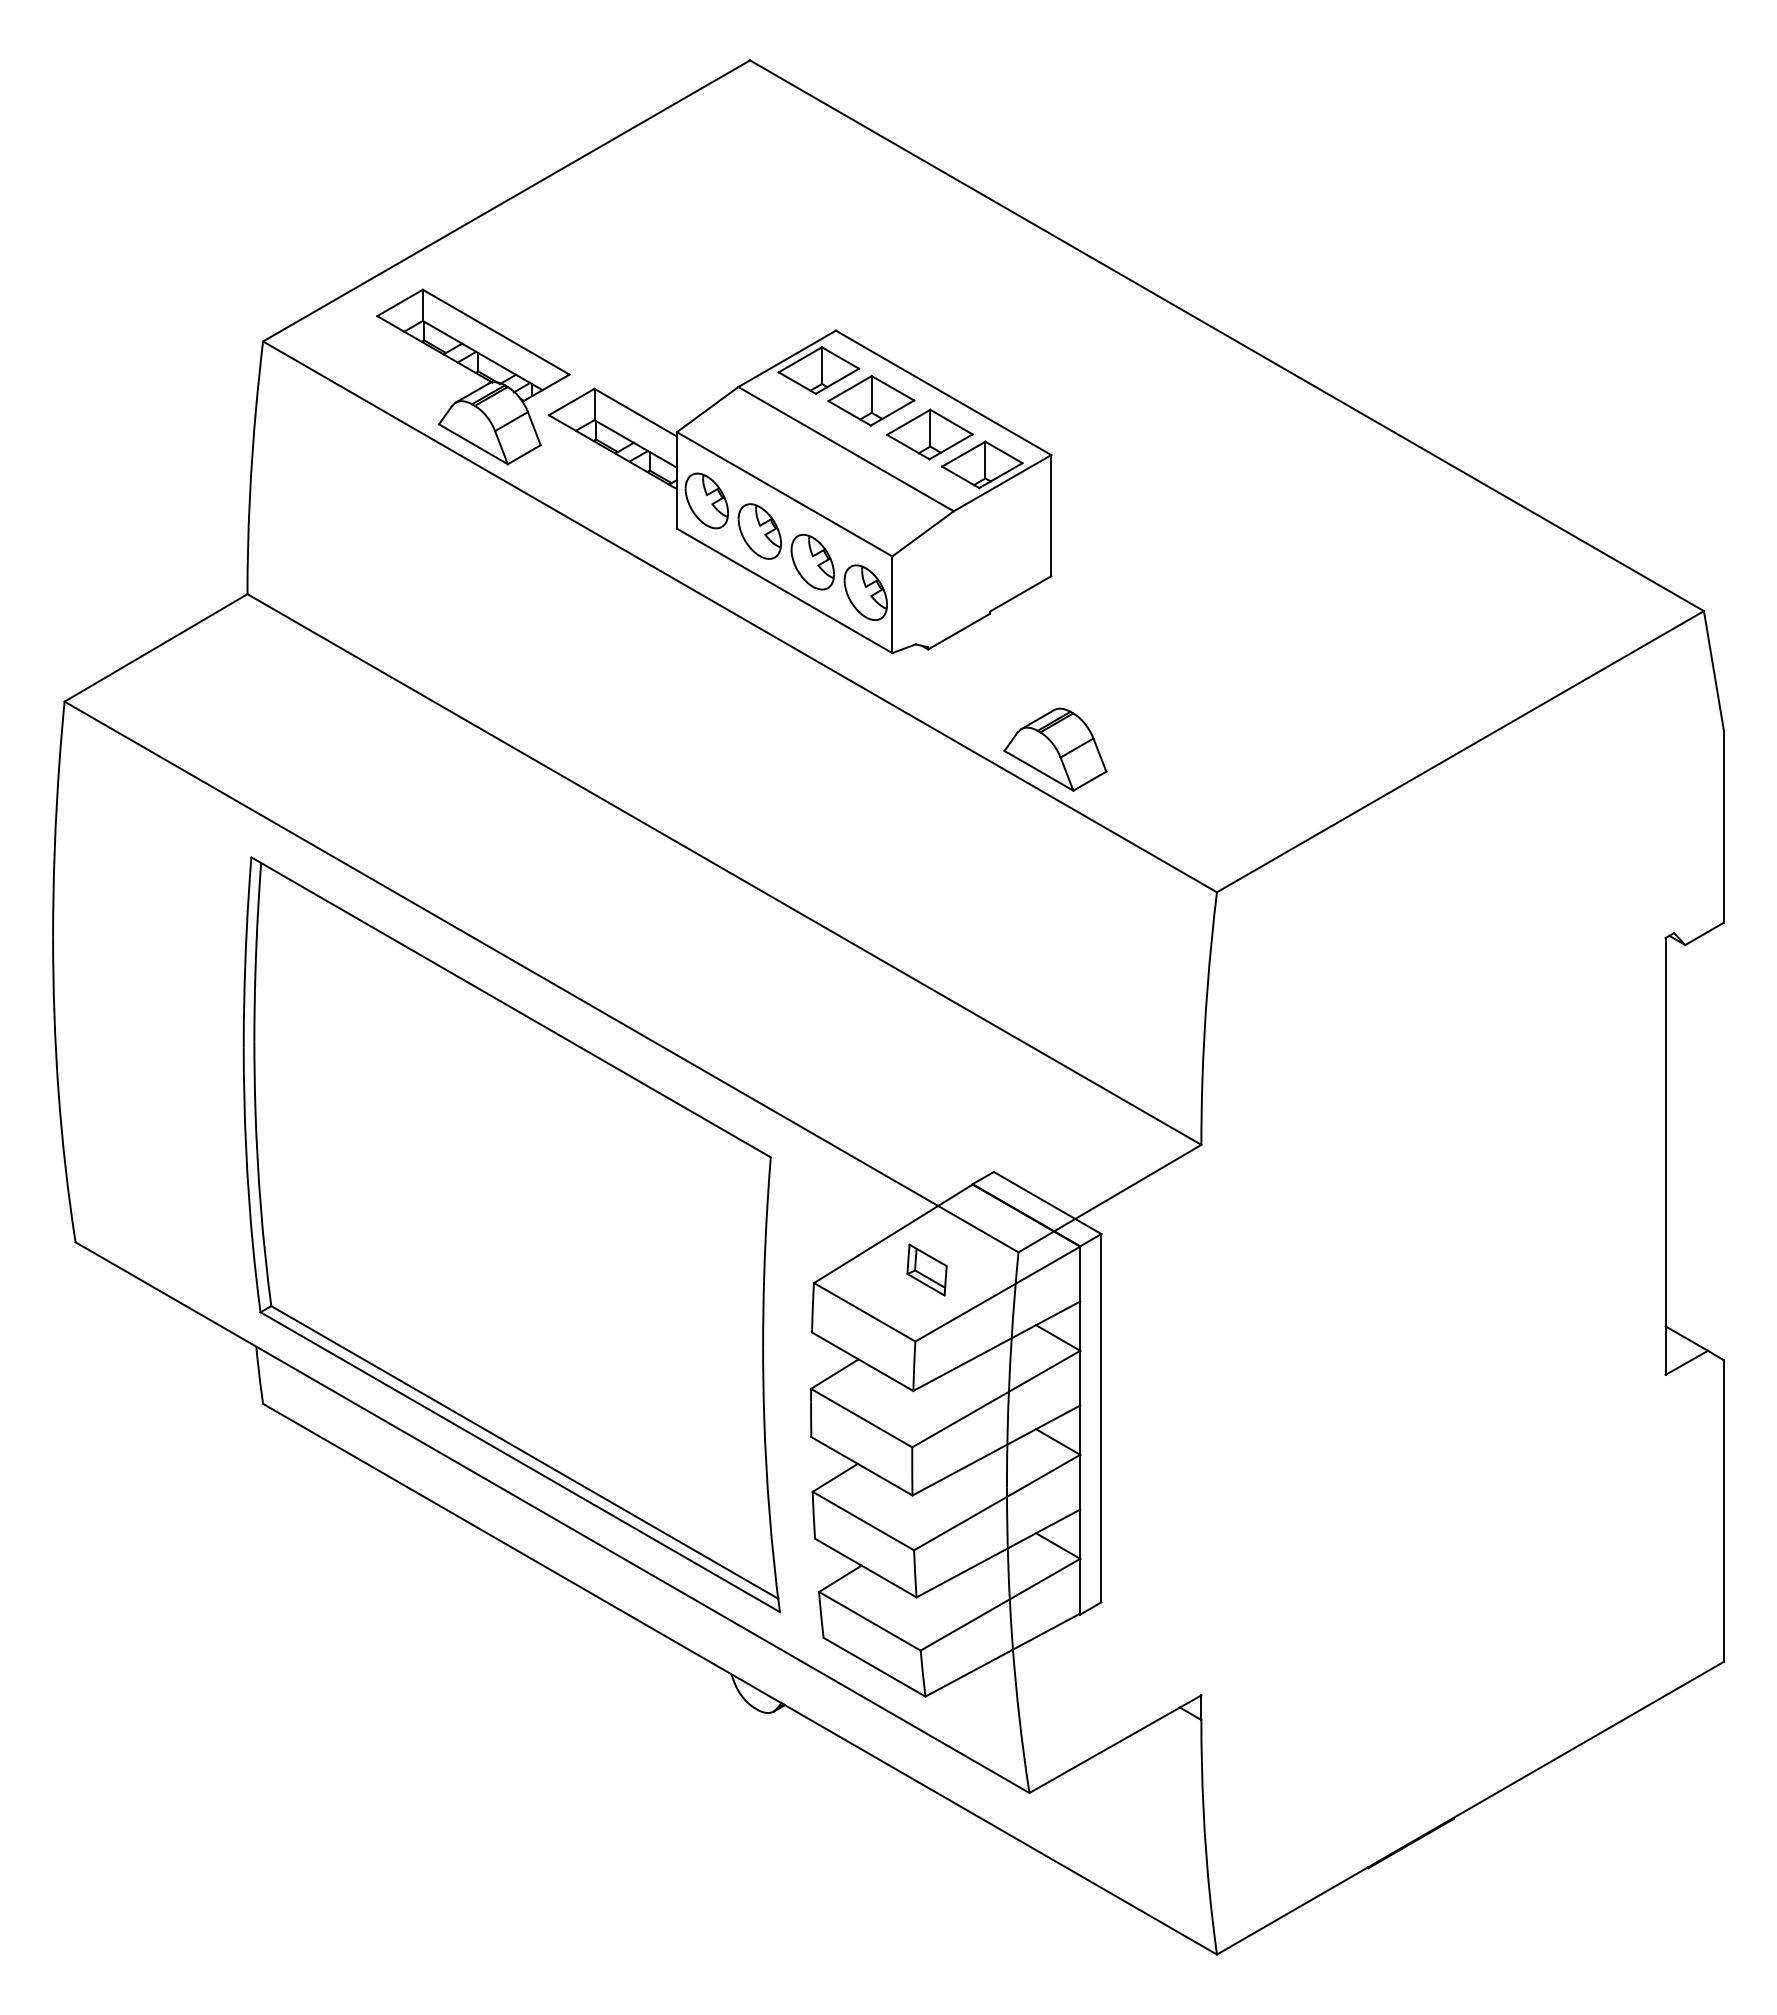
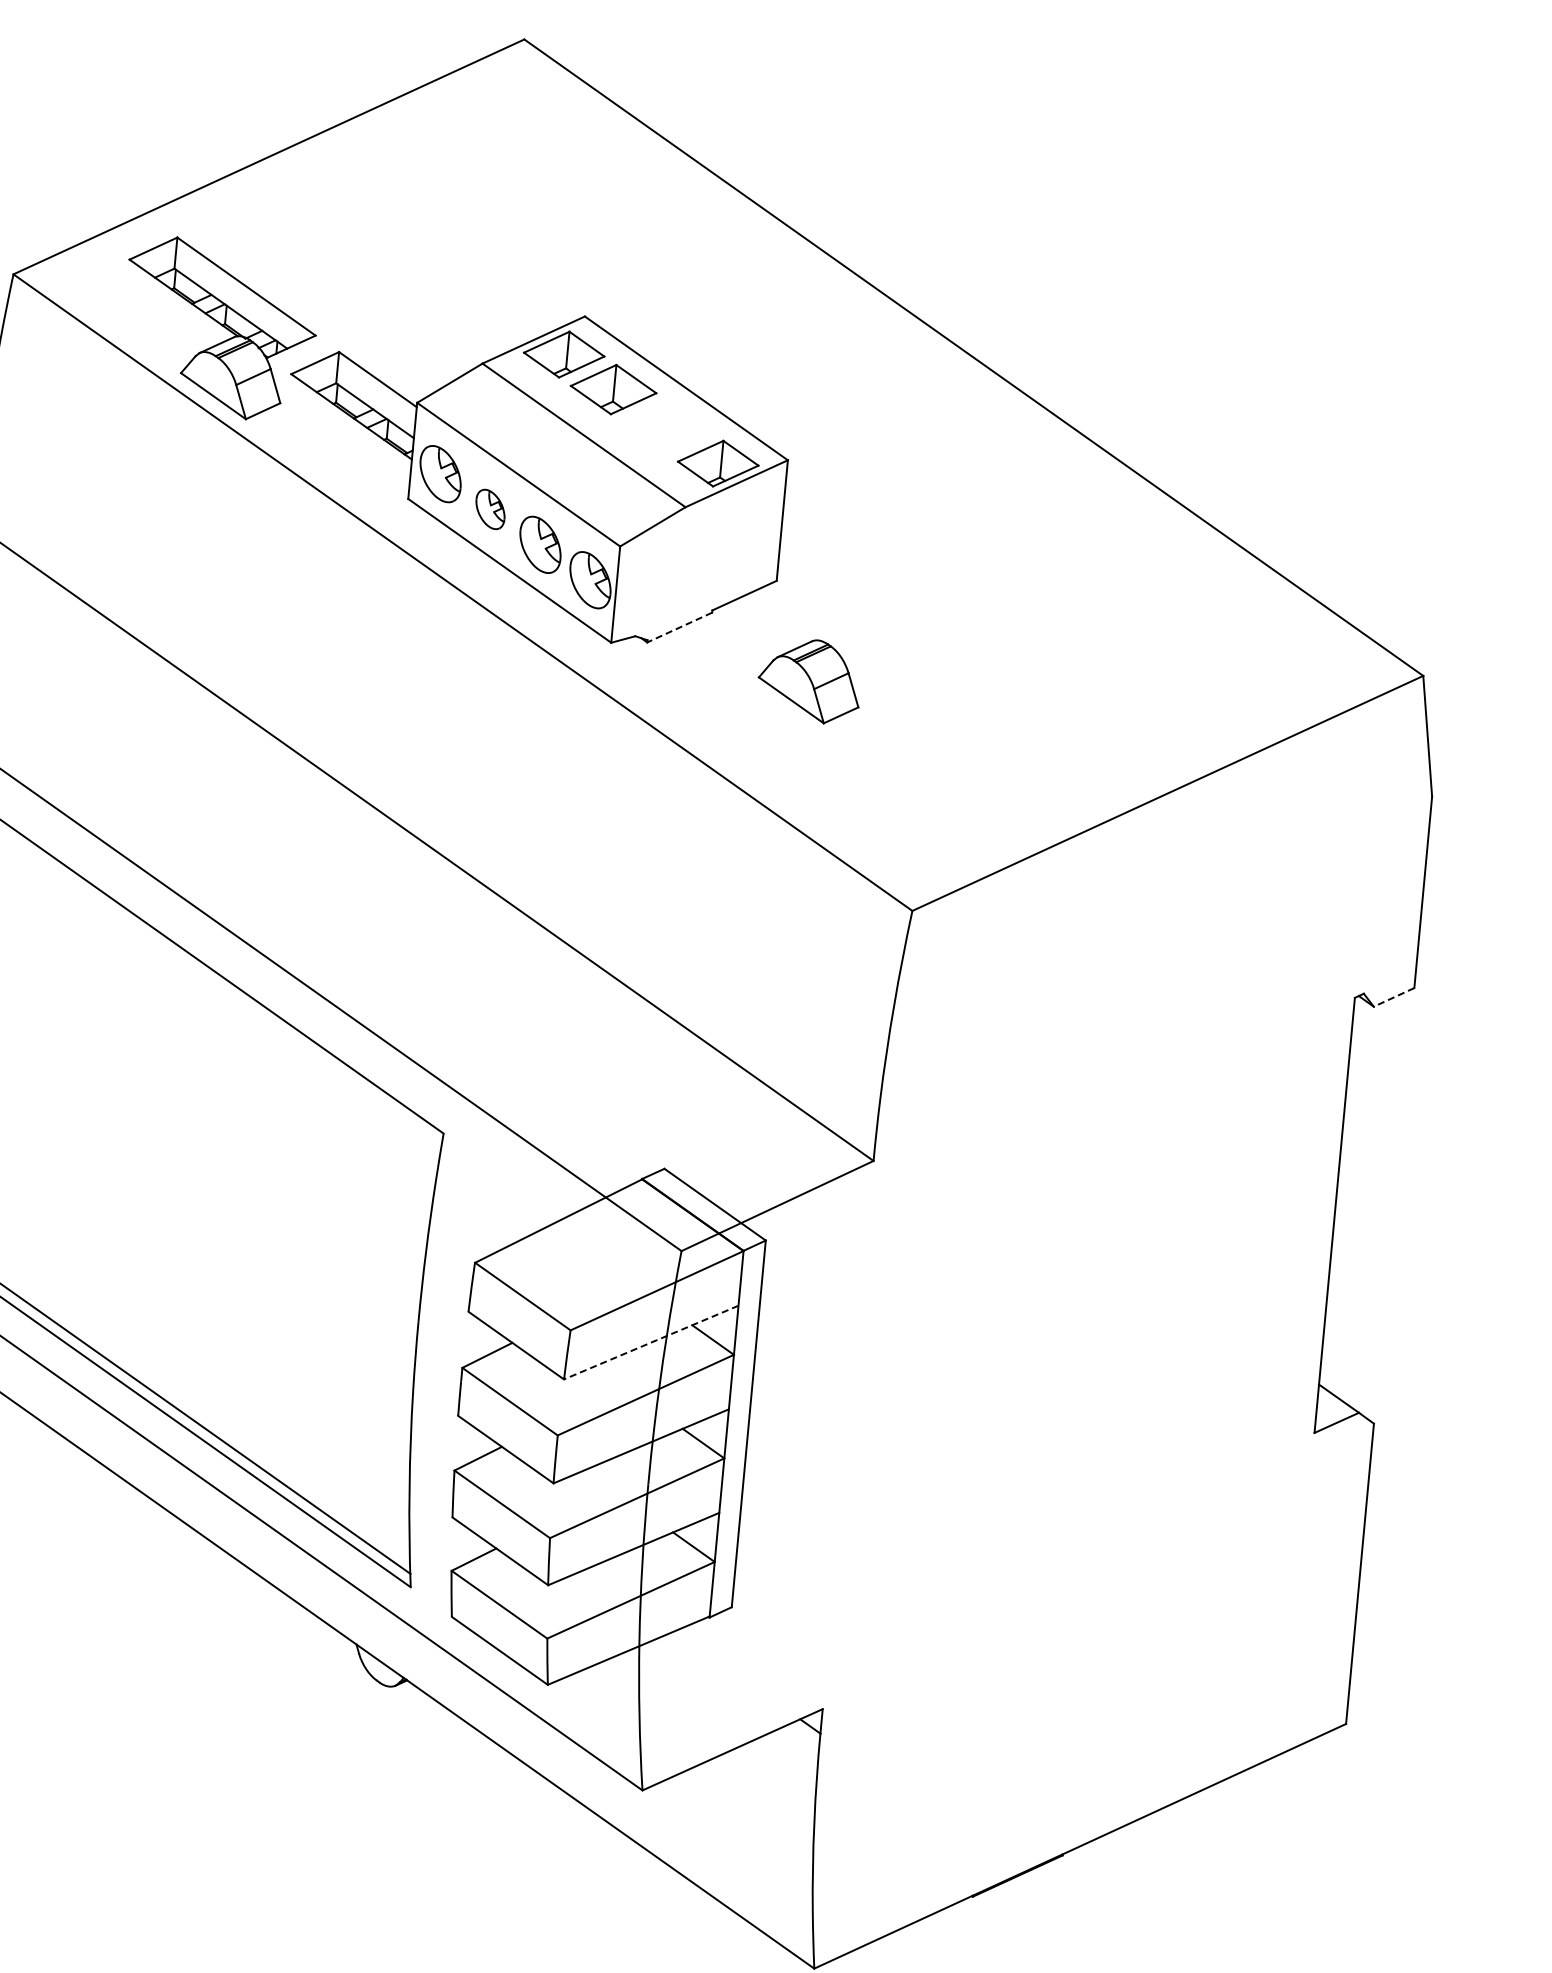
part: (929, 434) -> (668, 428), removed
part: (759, 531) -> (490, 509), size x0.7
line: (959, 631) -> (680, 627), solid -> dashed
part: (1055, 749) -> (809, 680), moved
line: (1704, 934) -> (1393, 997), solid -> dashed
part: (926, 1269) -> (588, 1259), removed
line: (996, 1346) -> (650, 1342), solid -> dashed

